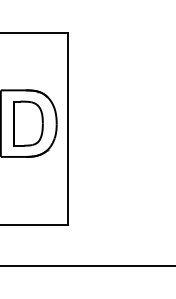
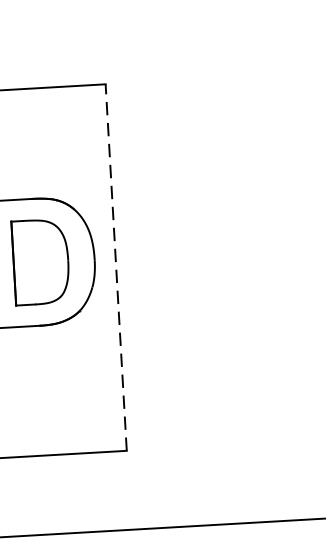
line: (67, 128) -> (115, 267), solid -> dashed

